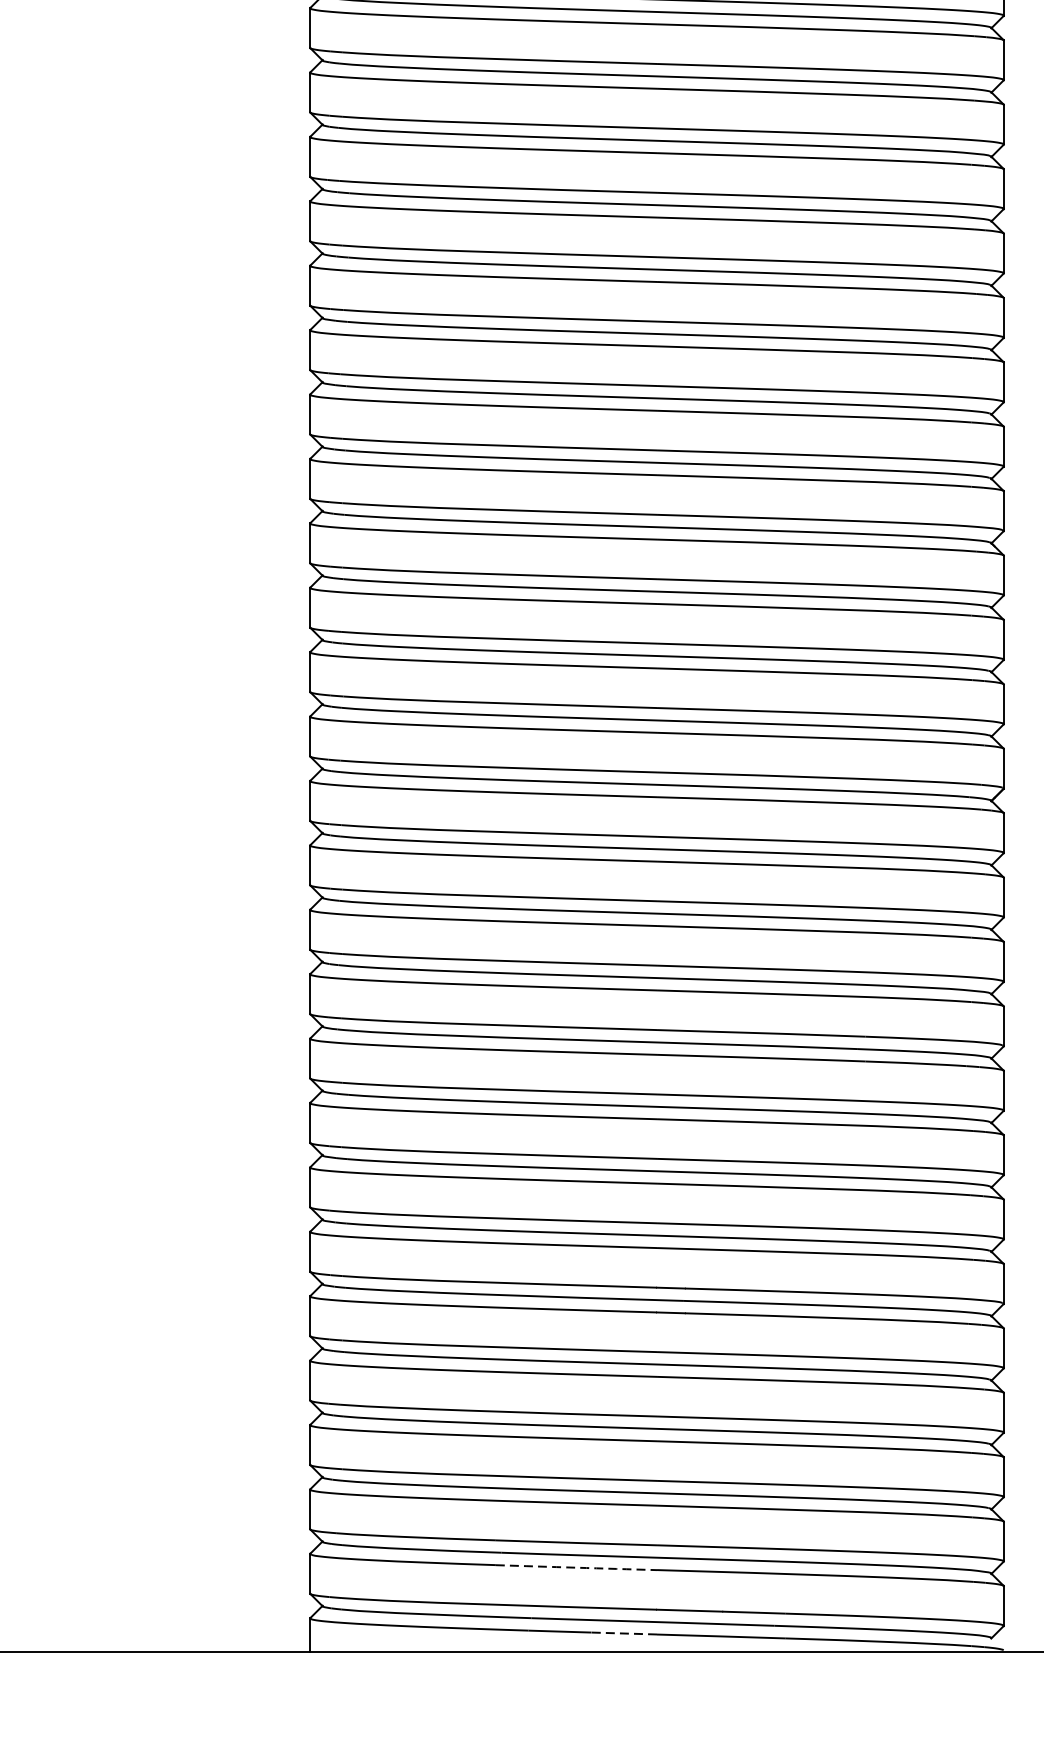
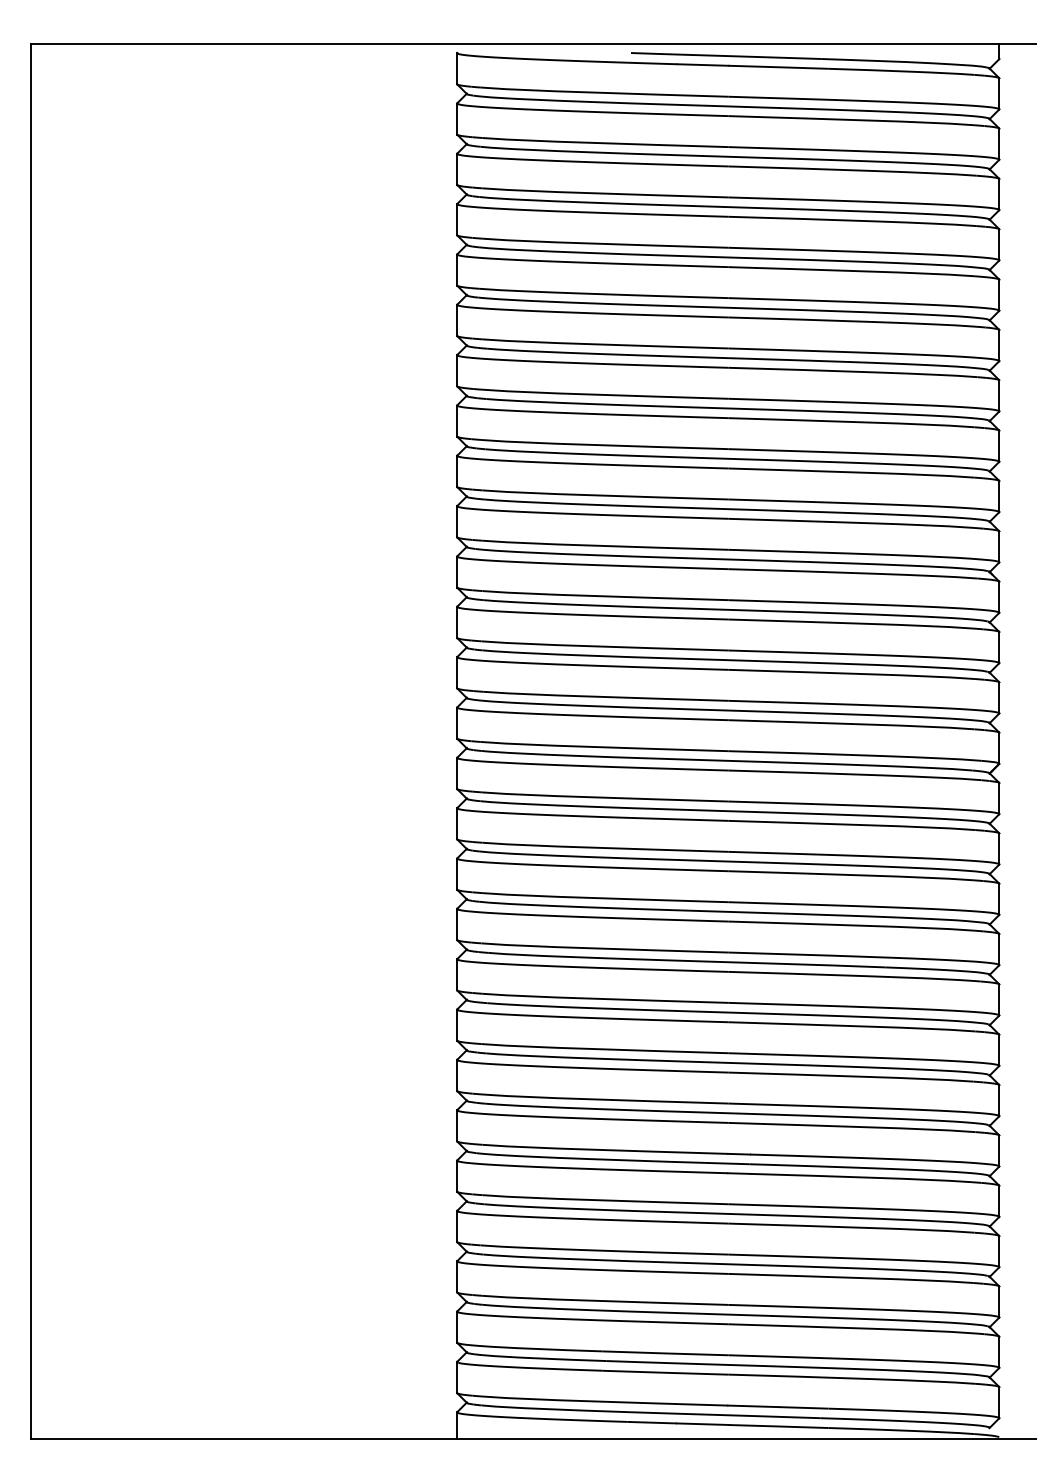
arc: (576, 1567) -> (665, 1372), dashed -> solid
line: (624, 1633) -> (702, 1424), dashed -> solid

